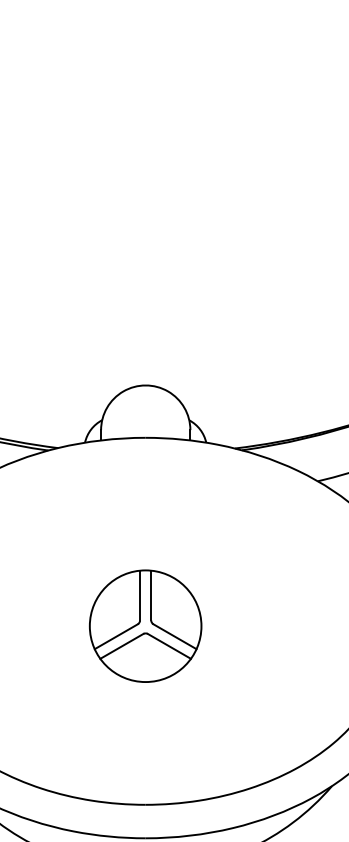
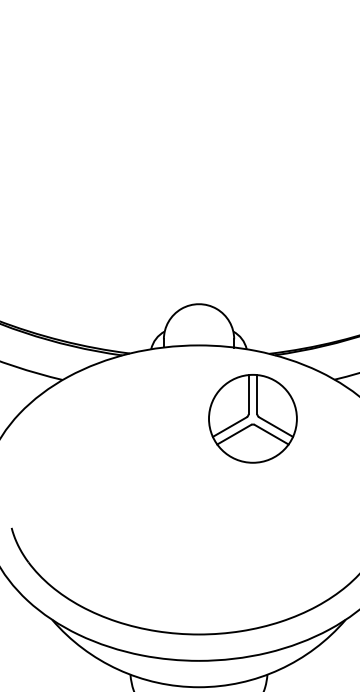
part: (145, 625) -> (252, 418), moved

